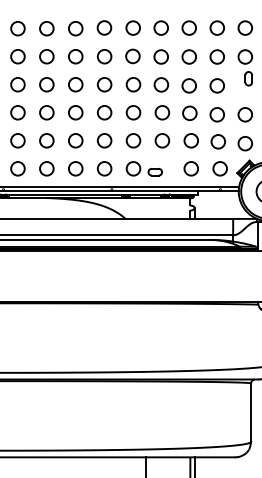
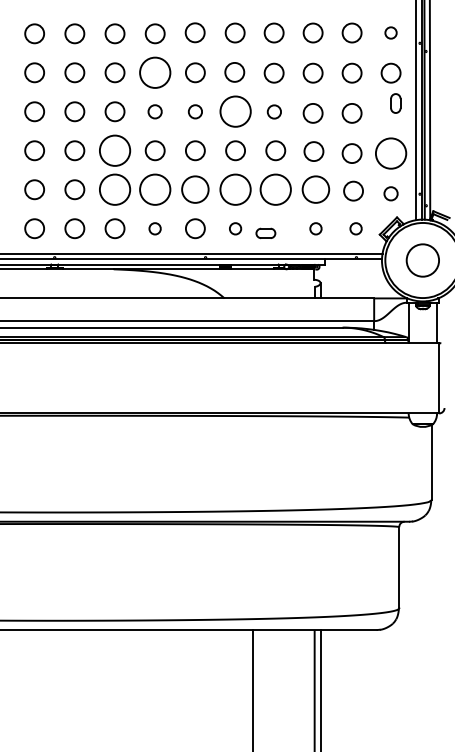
circle: (244, 27) -> (390, 32), size x0.6
circle: (75, 56) -> (154, 72), size x1.6
circle: (75, 84) -> (154, 111), size x0.7
circle: (104, 84) -> (195, 111), size x0.7
circle: (133, 84) -> (235, 111), size x1.6
circle: (161, 84) -> (274, 111), size x0.7
circle: (46, 112) -> (114, 150), size x1.6
circle: (244, 114) -> (390, 153), size x1.6
circle: (46, 140) -> (114, 189), size x1.6
circle: (75, 140) -> (154, 189), size x1.6
circle: (104, 140) -> (195, 189), size x1.4
circle: (133, 140) -> (235, 189), size x1.6
circle: (162, 140) -> (275, 189), size x1.6
circle: (190, 140) -> (315, 189), size x1.4
circle: (244, 143) -> (390, 193), size x0.7
circle: (75, 168) -> (154, 228), size x0.6
circle: (133, 168) -> (235, 228), size x0.6
circle: (190, 168) -> (315, 228), size x0.6
circle: (219, 168) -> (355, 228), size x0.6

